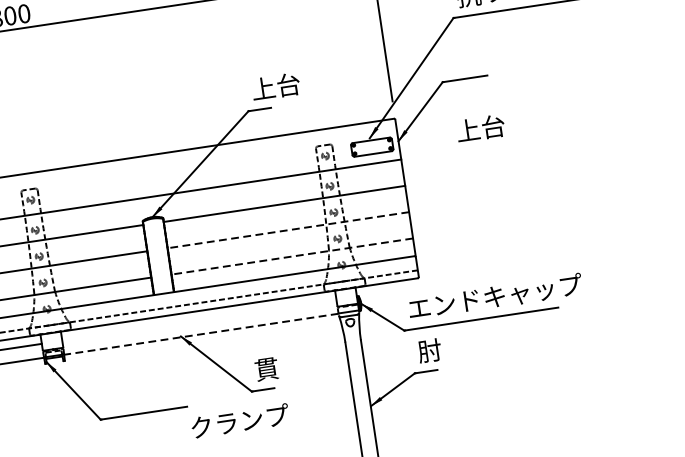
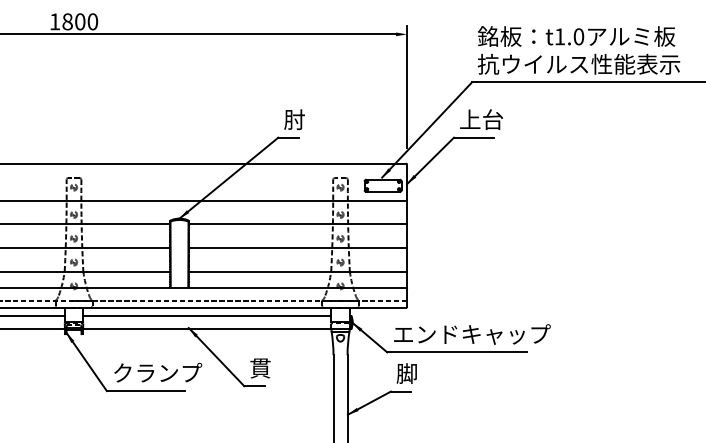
text: (275, 86) -> (305, 119), 上台 -> 肘
text: (480, 128) -> (481, 119), moved
line: (287, 230) -> (297, 248), dashed -> solid
line: (291, 257) -> (297, 272), dashed -> solid
line: (199, 320) -> (207, 316), added
line: (200, 334) -> (206, 328), dashed -> solid
text: (429, 350) -> (406, 373), 肘 -> 脚
text: (240, 420) -> (158, 372), moved

